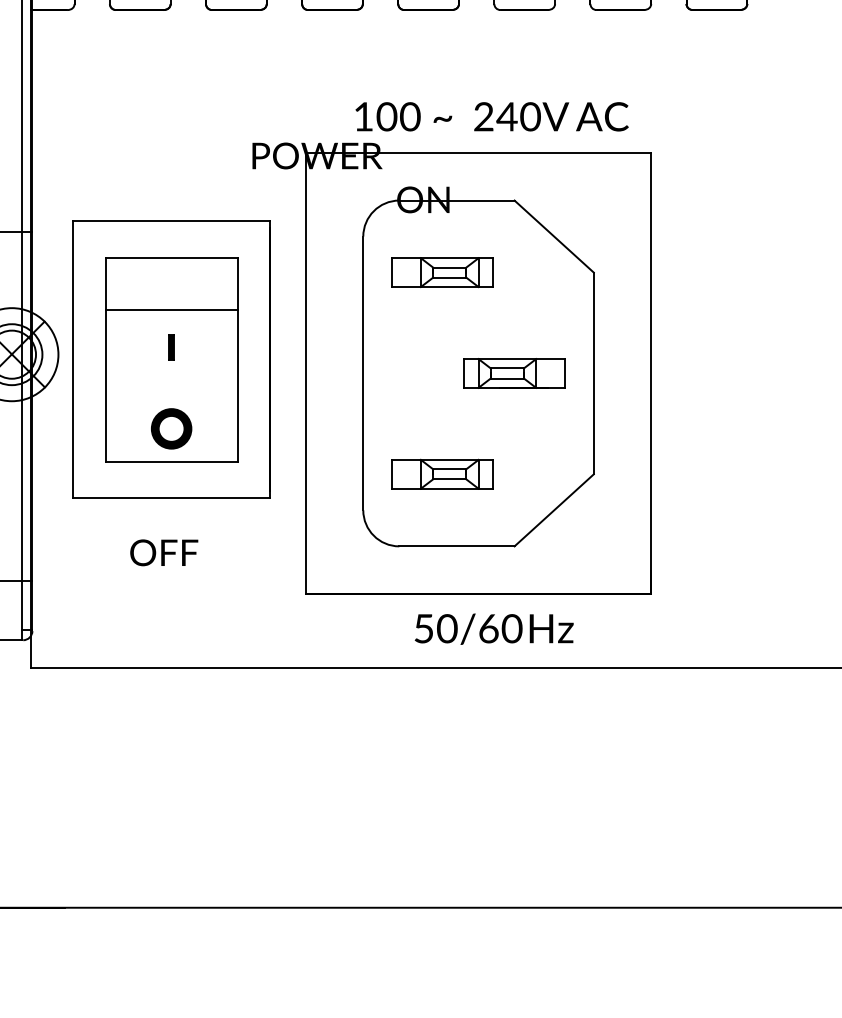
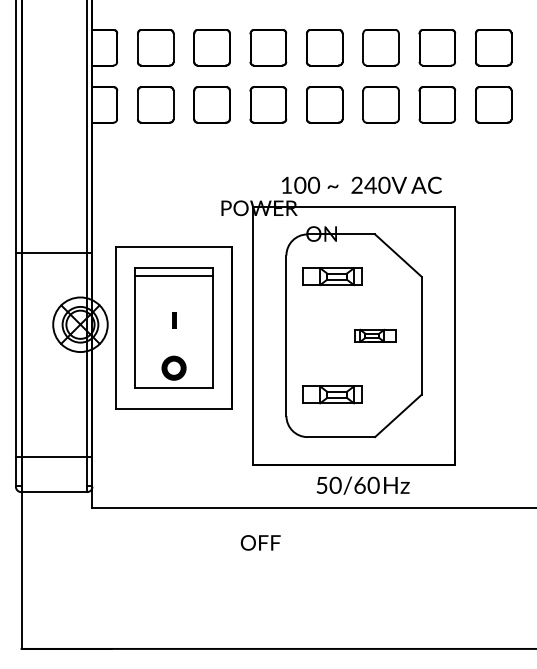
line: (170, 309) -> (173, 275), moved
part: (515, 373) -> (375, 335), size x0.7
text: (163, 552) -> (260, 542), moved

